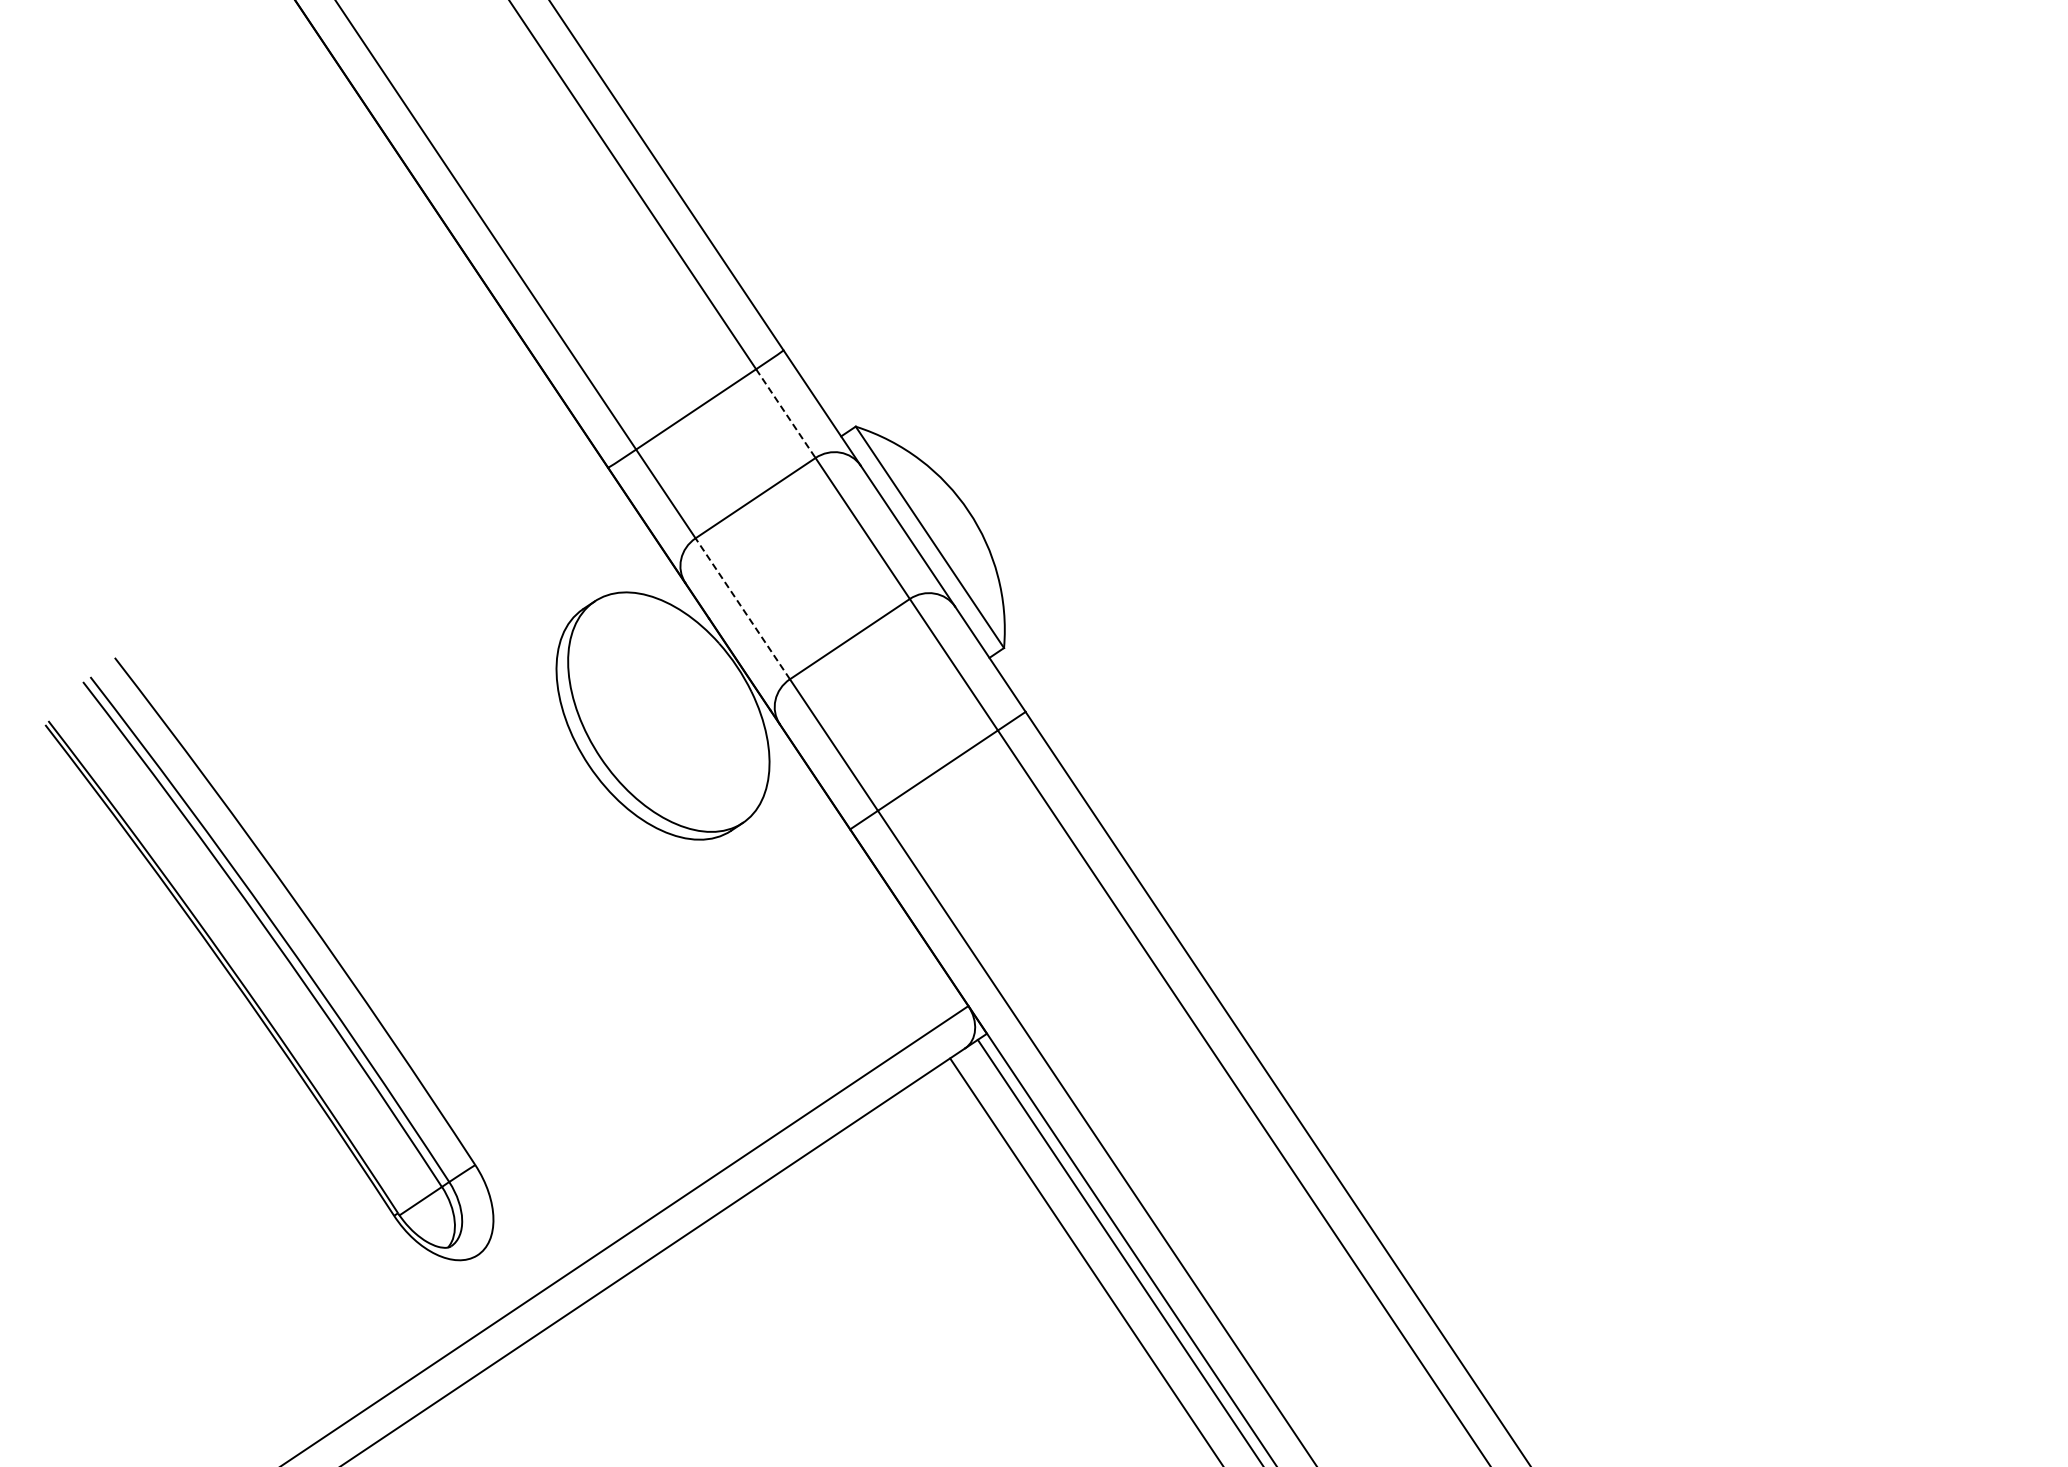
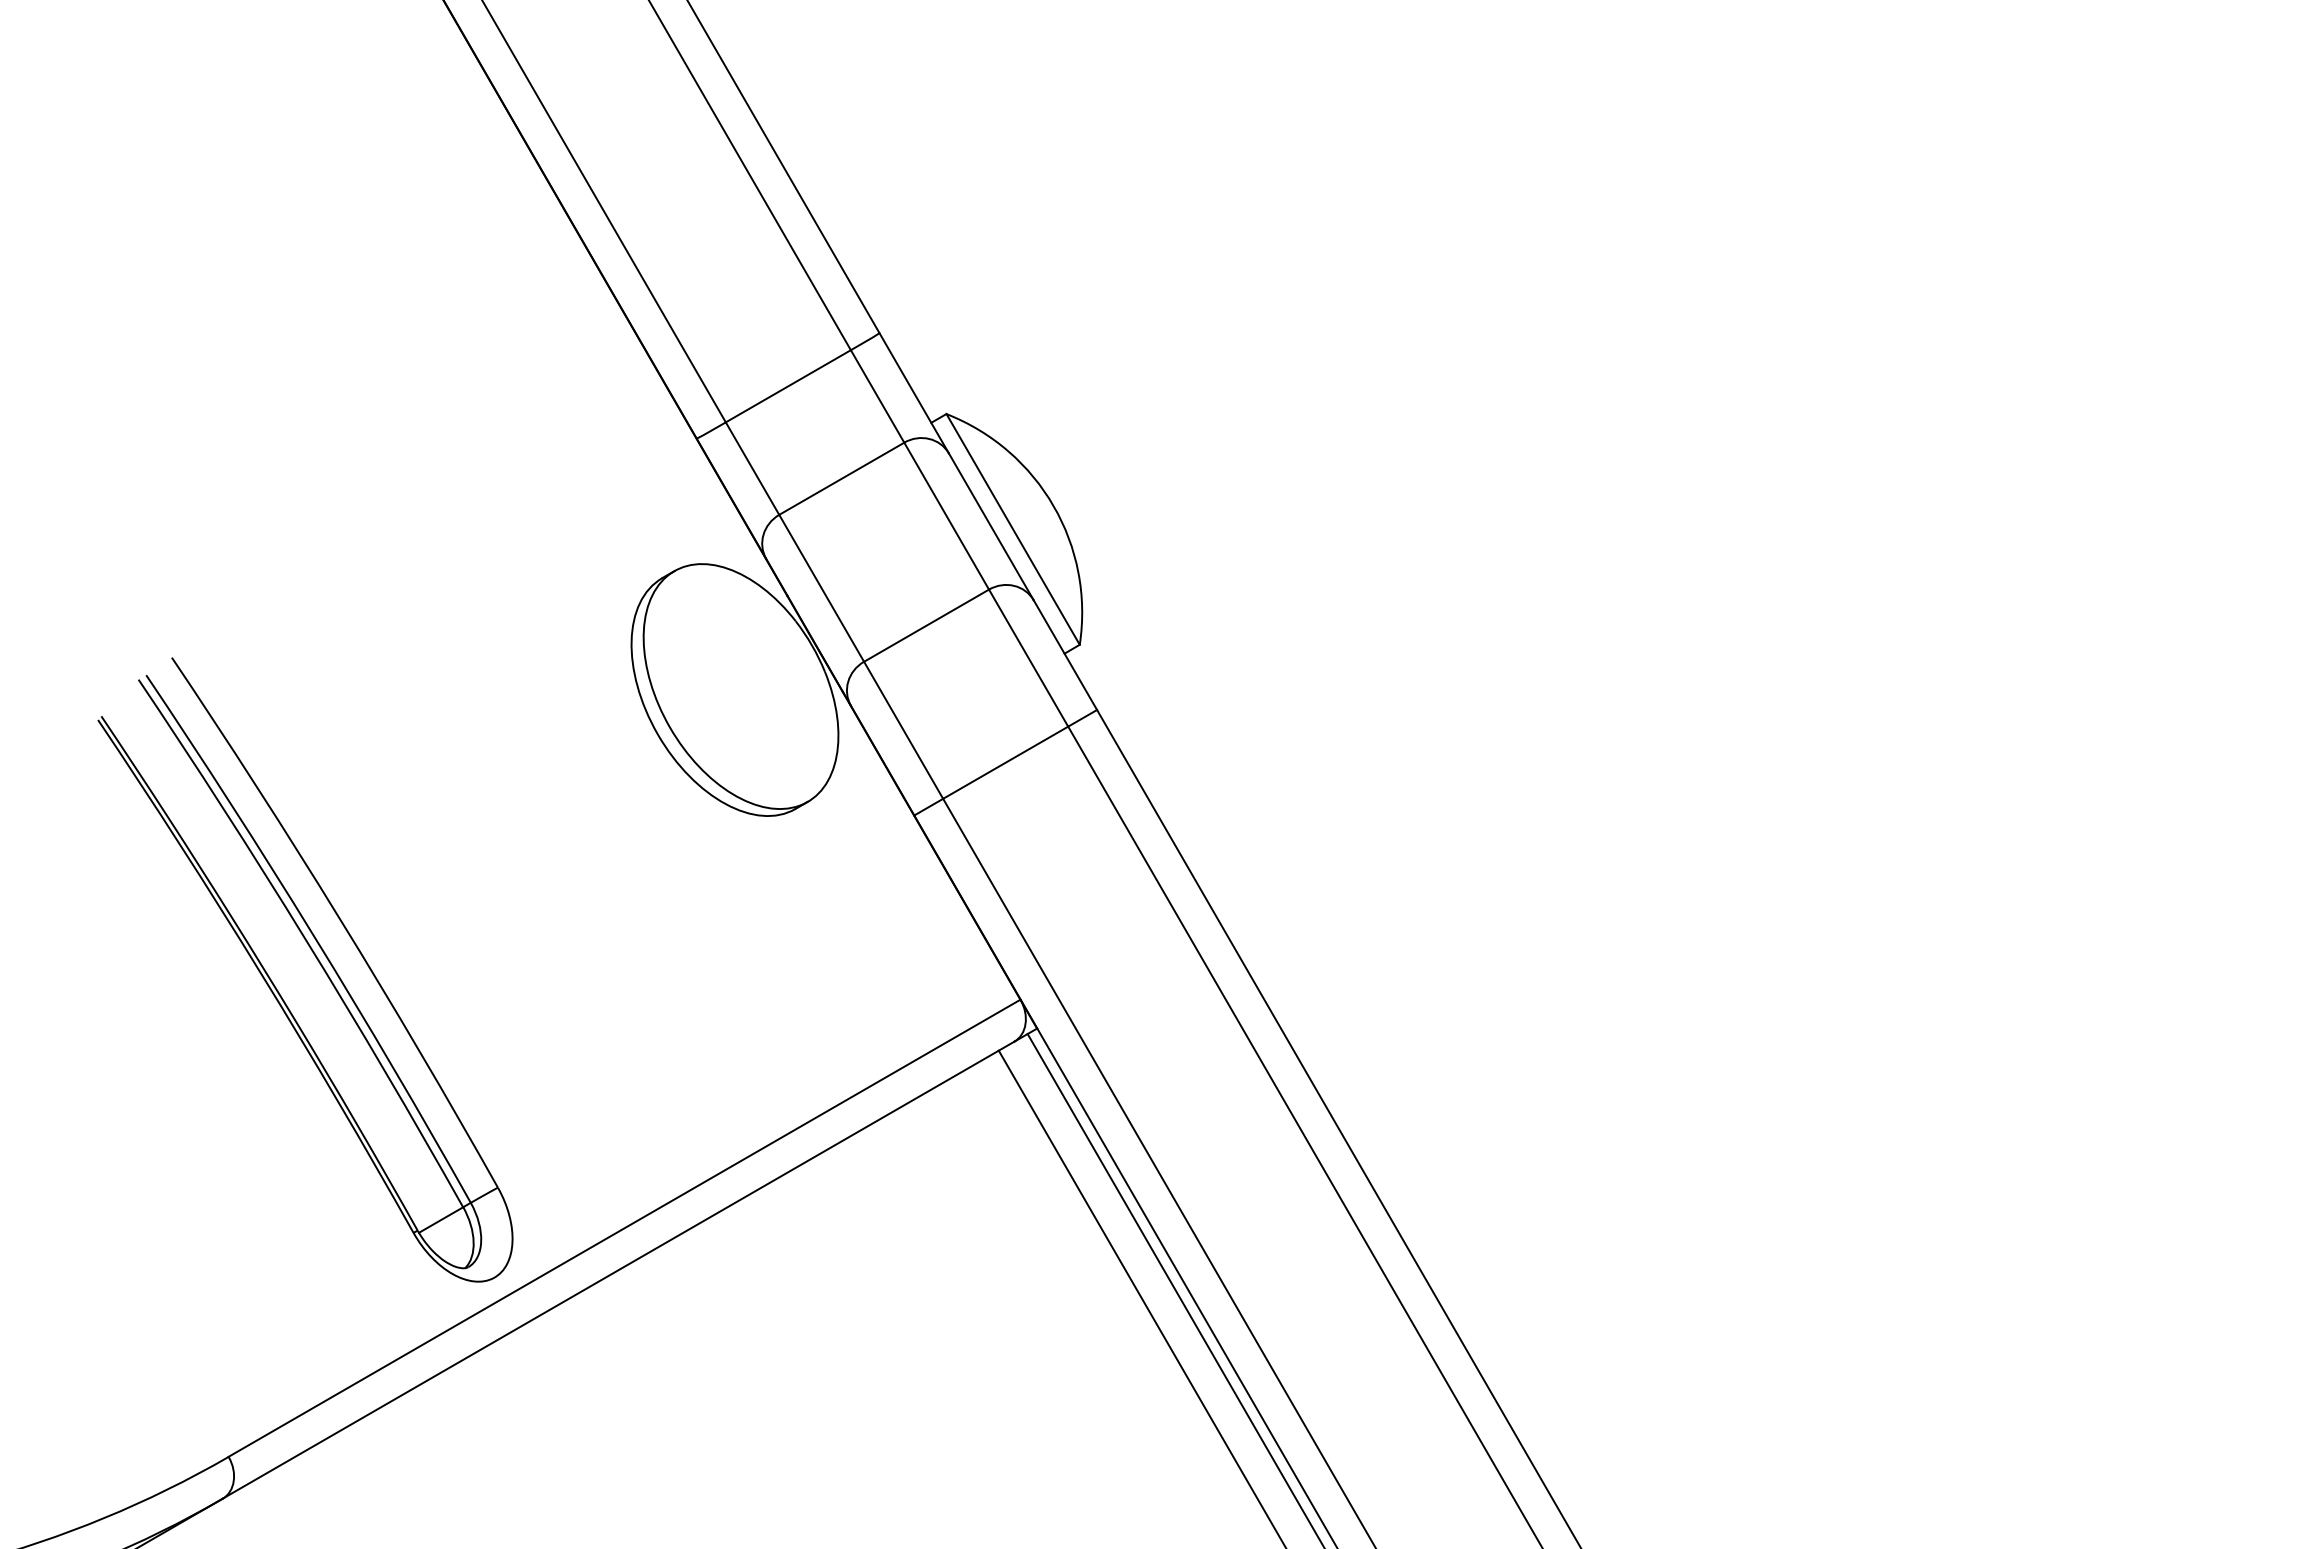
line: (785, 413) -> (877, 396), dashed -> solid
line: (742, 608) -> (821, 588), dashed -> solid
part: (281, 952) -> (318, 962), moved

